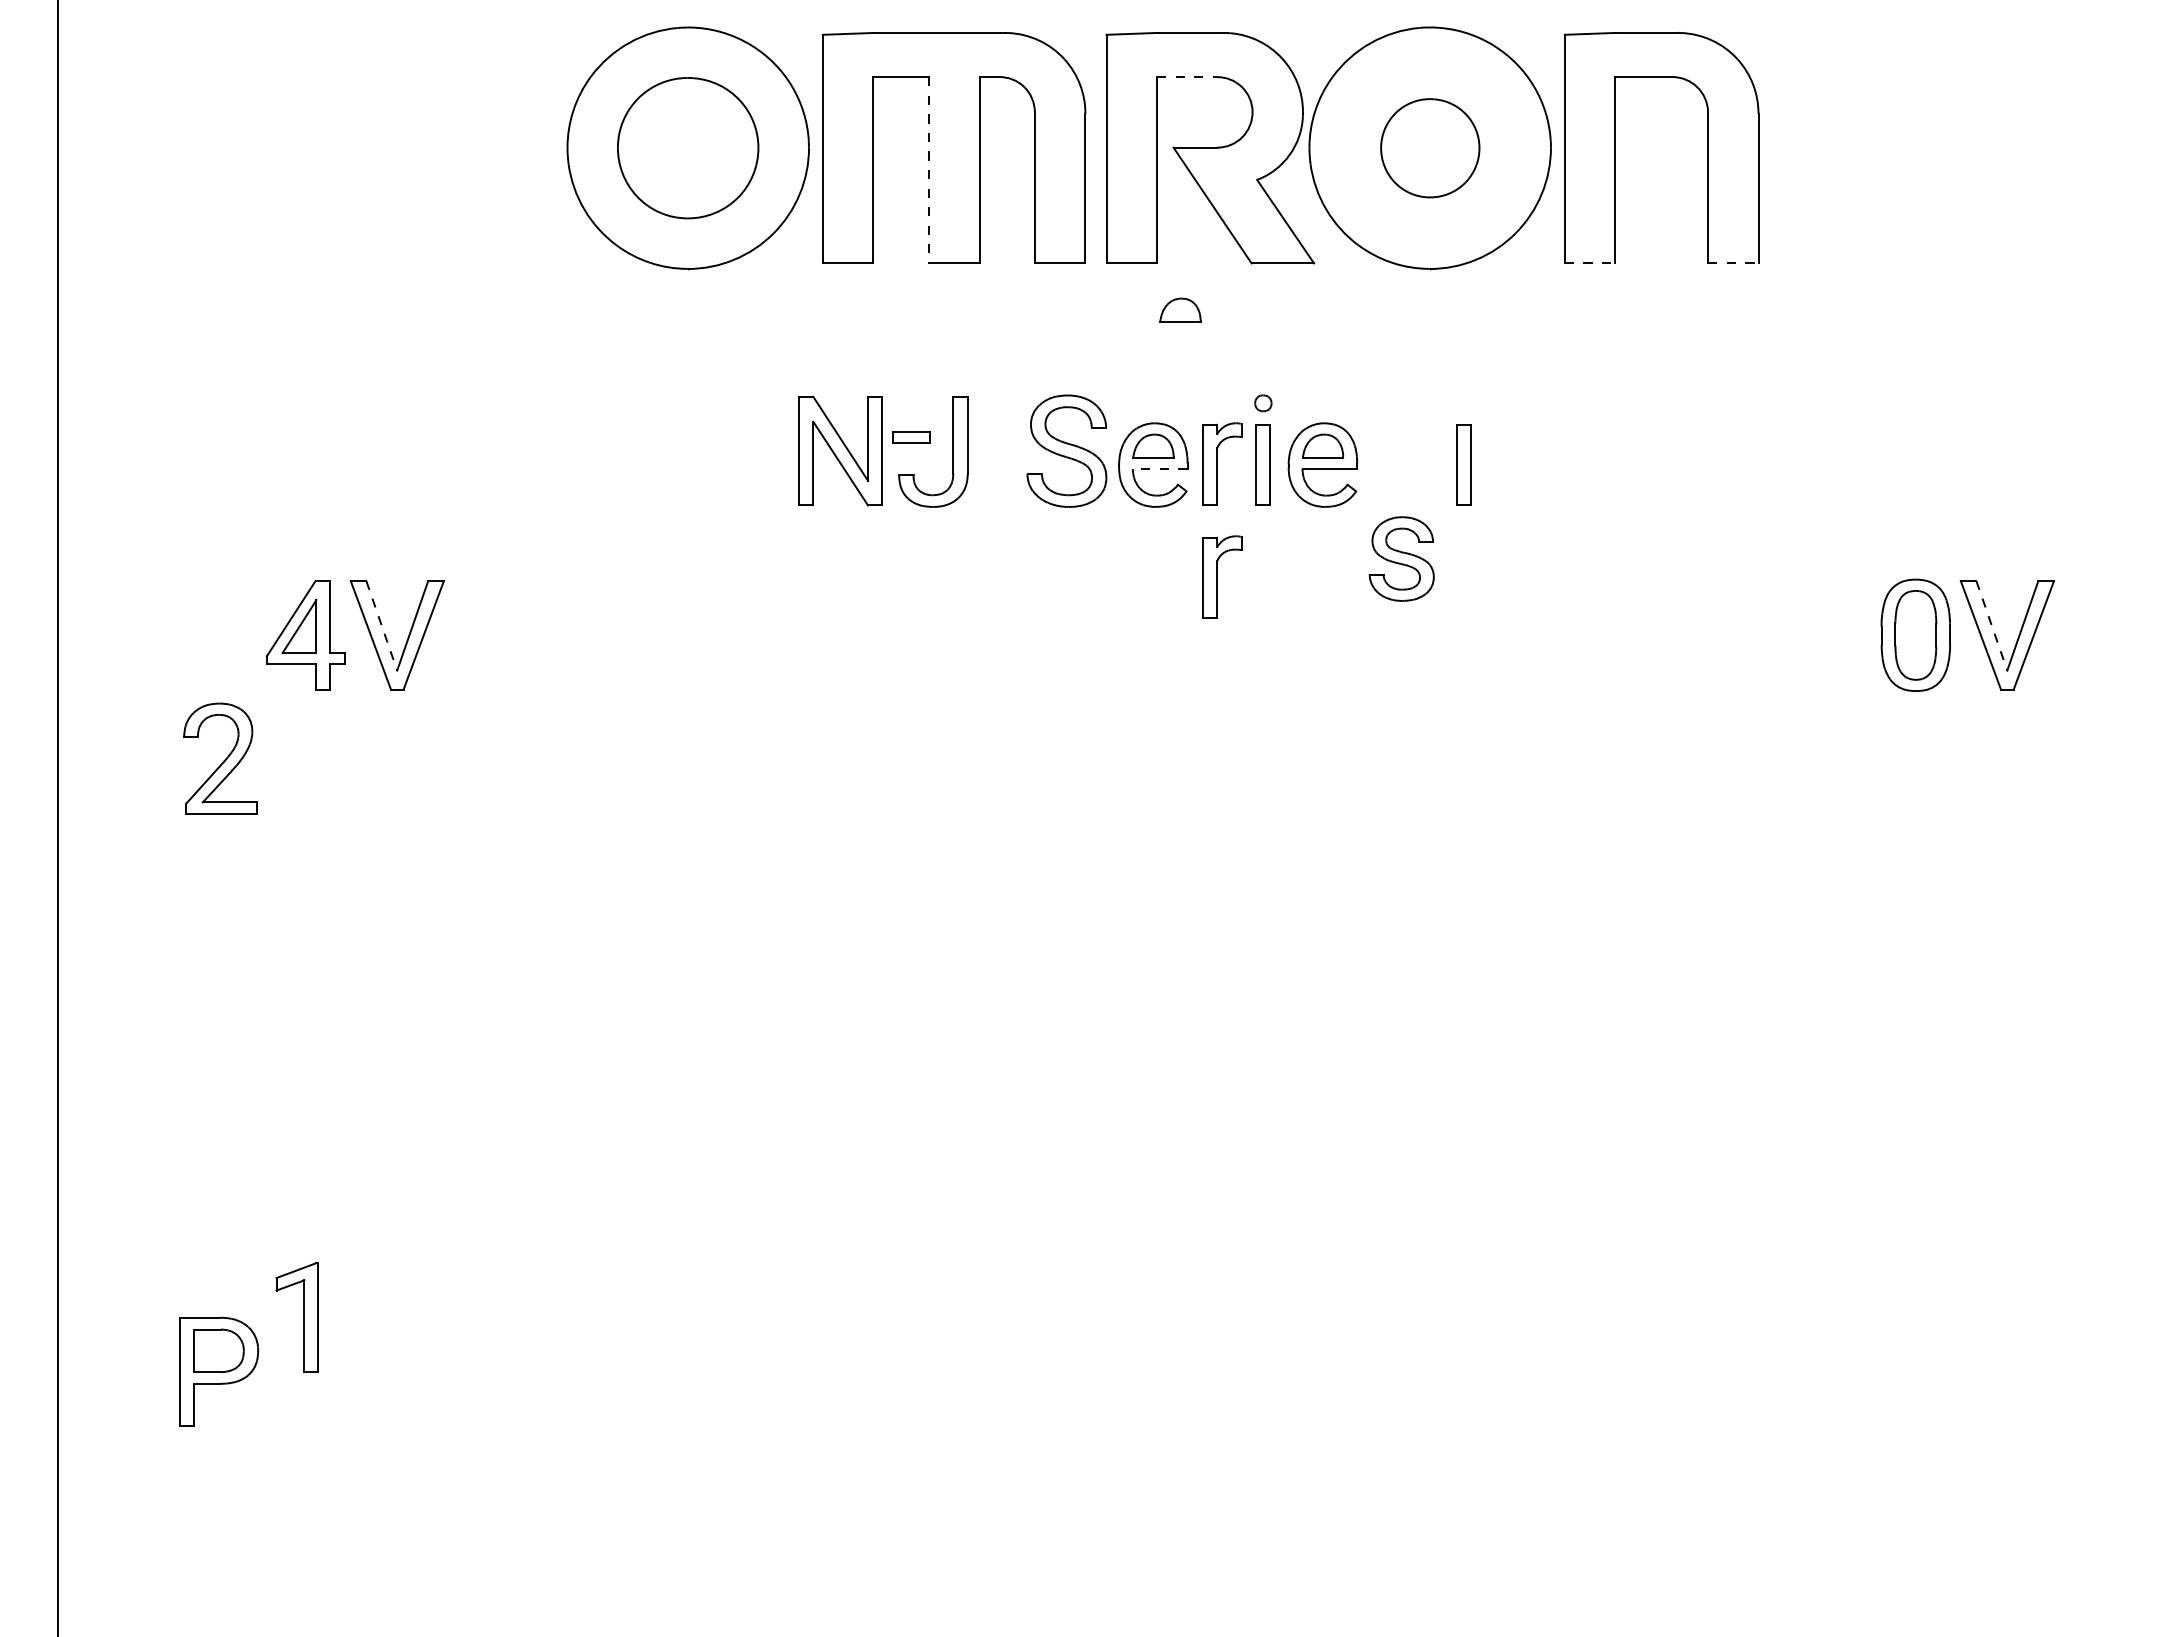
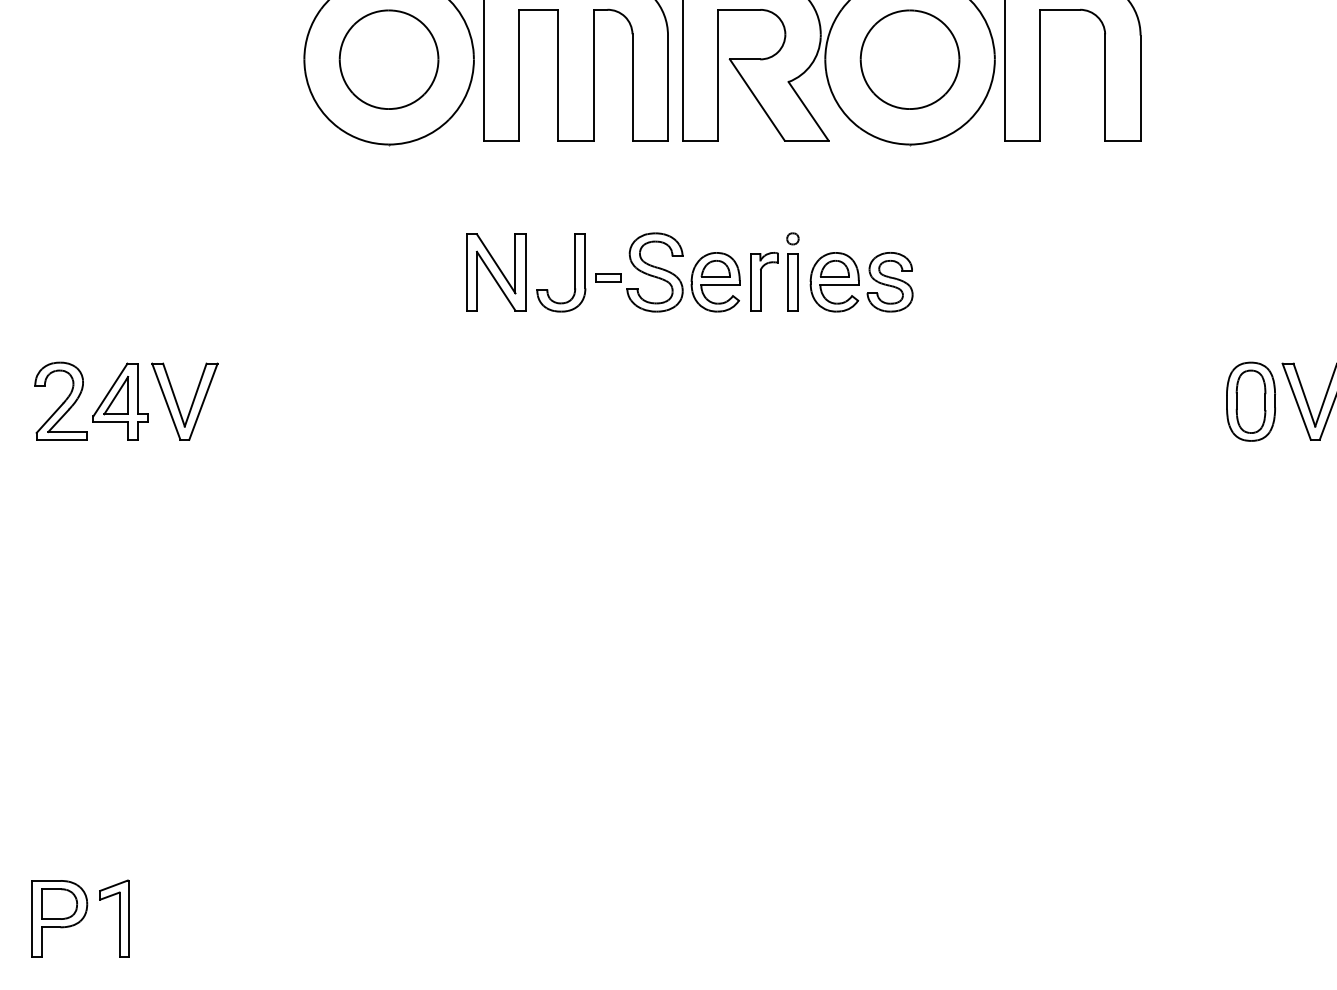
line: (1186, 77) -> (738, 10), dashed -> solid
part: (1430, 148) -> (910, 59), size x1.43
line: (929, 170) -> (558, 75), dashed -> solid
line: (1590, 263) -> (1022, 140), dashed -> solid
line: (1733, 263) -> (1123, 140), dashed -> solid
part: (1180, 309) -> (734, 173), removed
part: (911, 437) -> (608, 278), moved
part: (1463, 464) -> (933, 281), removed
line: (1159, 469) -> (720, 285), dashed -> solid
part: (1401, 558) -> (889, 281), moved
part: (1222, 576) -> (764, 360), removed
line: (381, 626) -> (173, 395), dashed -> solid
line: (1992, 626) -> (1304, 395), dashed -> solid
part: (220, 758) -> (60, 401), moved
part: (303, 1317) -> (119, 918), moved

